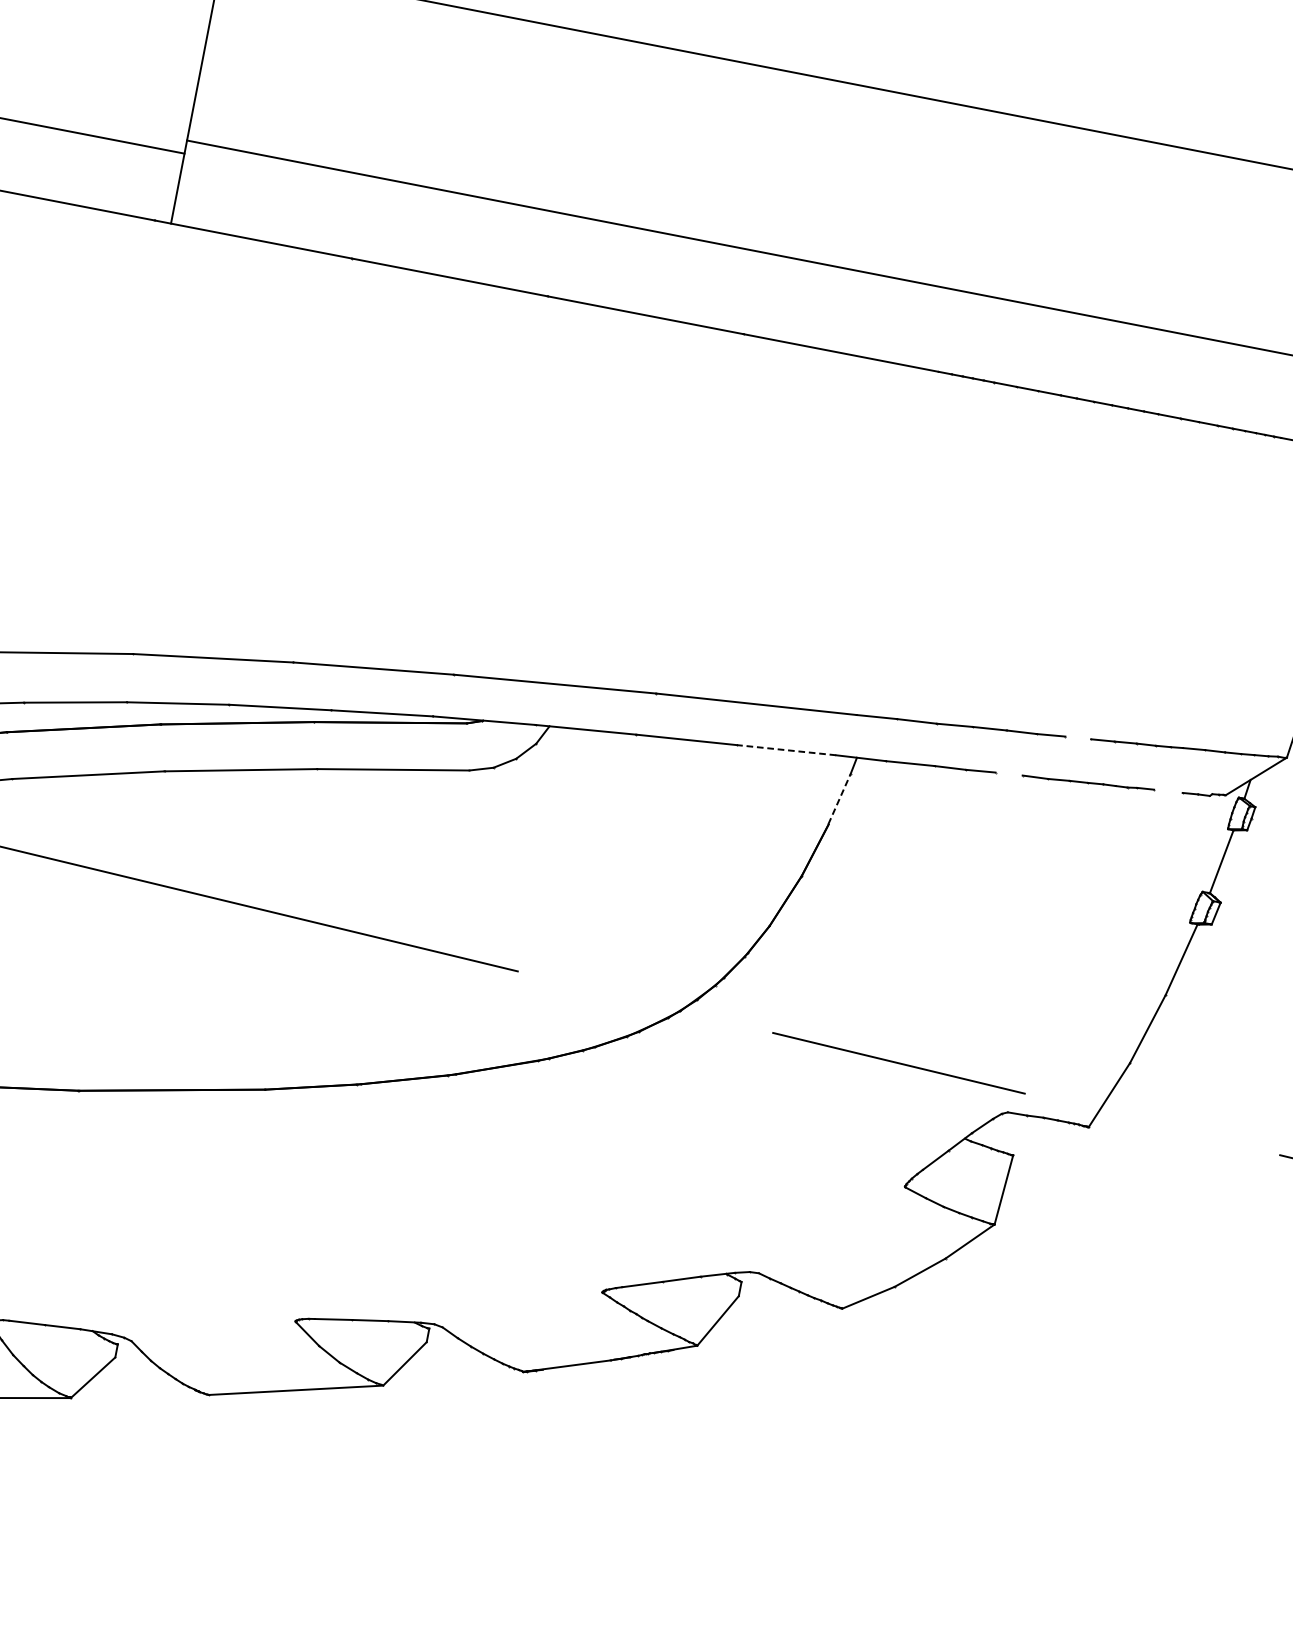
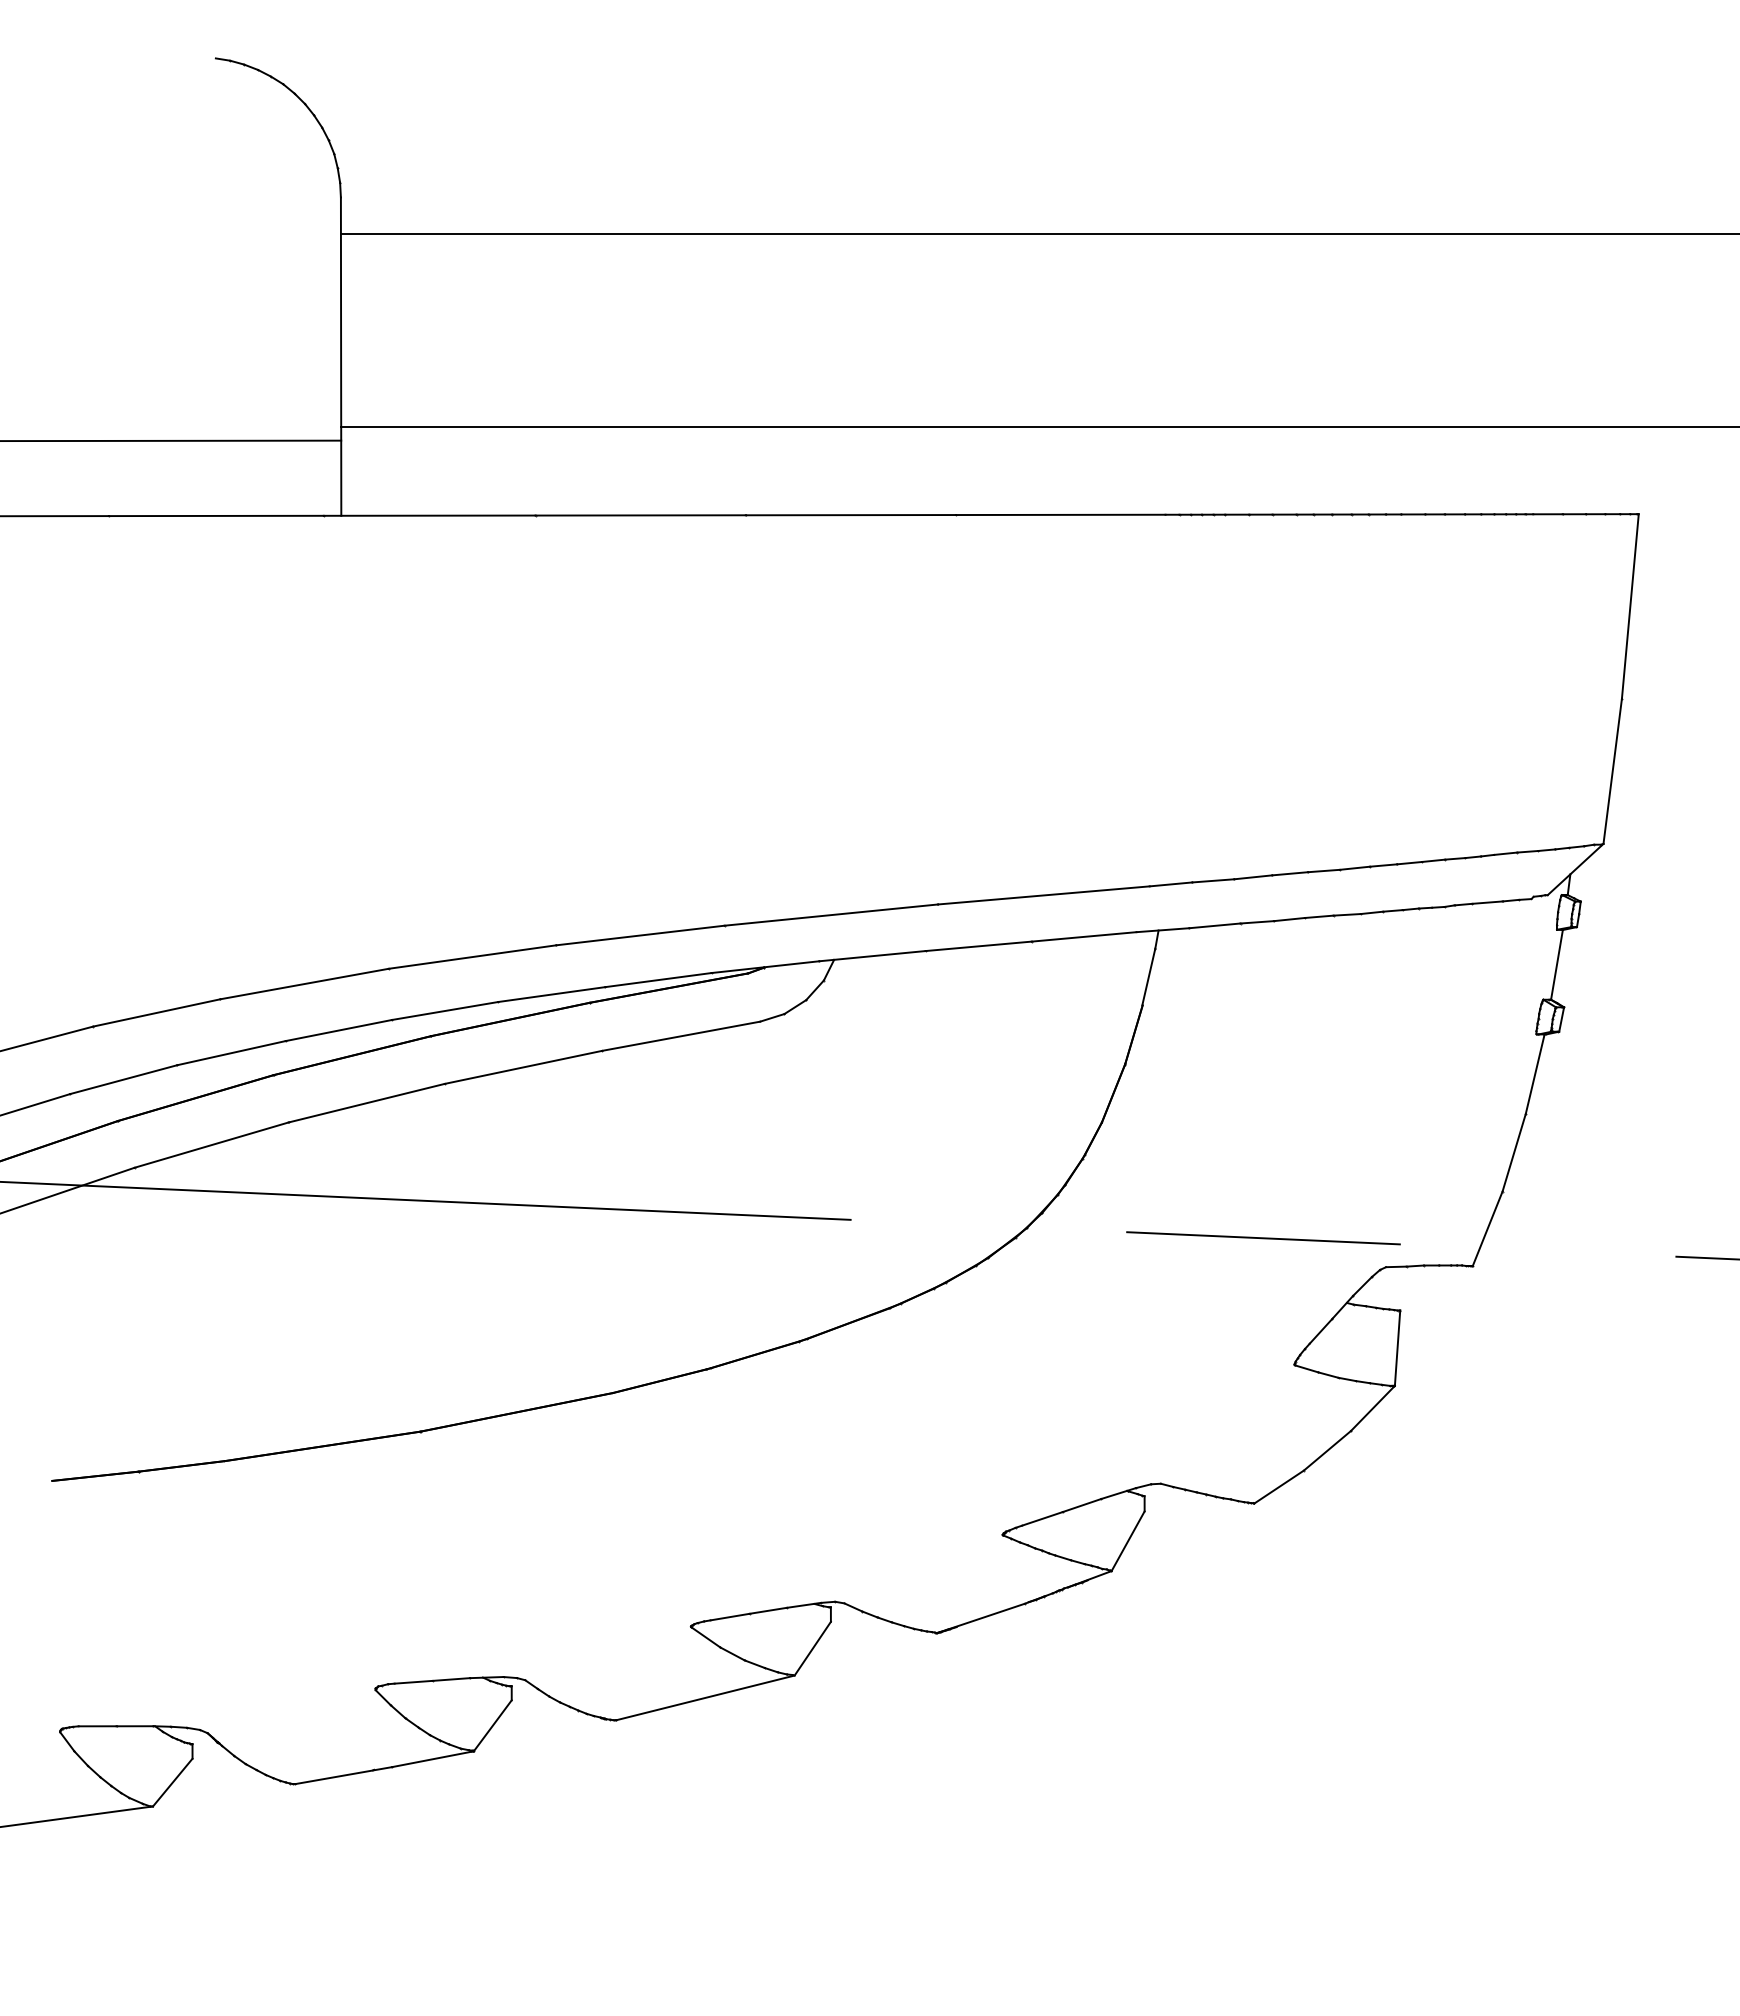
line: (1078, 737) -> (1383, 865), added
line: (786, 749) -> (1084, 936), dashed -> solid
line: (1008, 773) -> (1318, 916), added
line: (1168, 791) -> (1487, 902), added
line: (839, 798) -> (1148, 976), dashed -> solid

